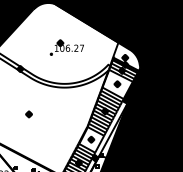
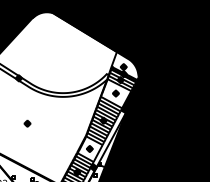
part: (67, 47) -> (65, 56), removed

